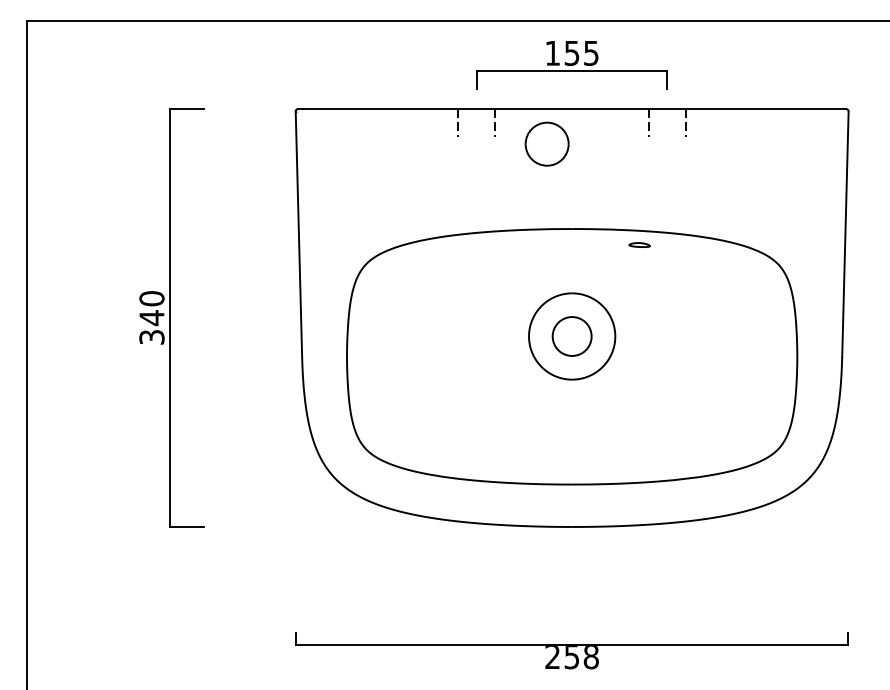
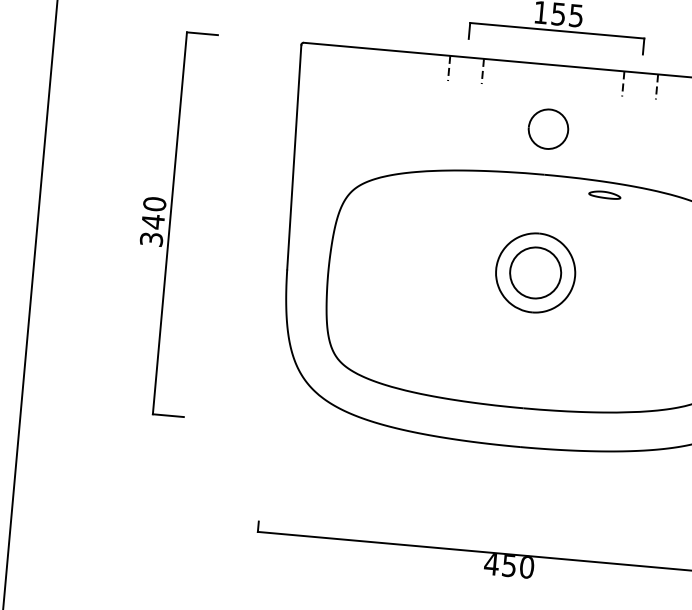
part: (546, 143) -> (547, 128), moved
part: (639, 244) -> (604, 194), size x1.67
circle: (571, 336) -> (535, 272), size x1.43
text: (571, 657) -> (508, 566), 258 -> 450

